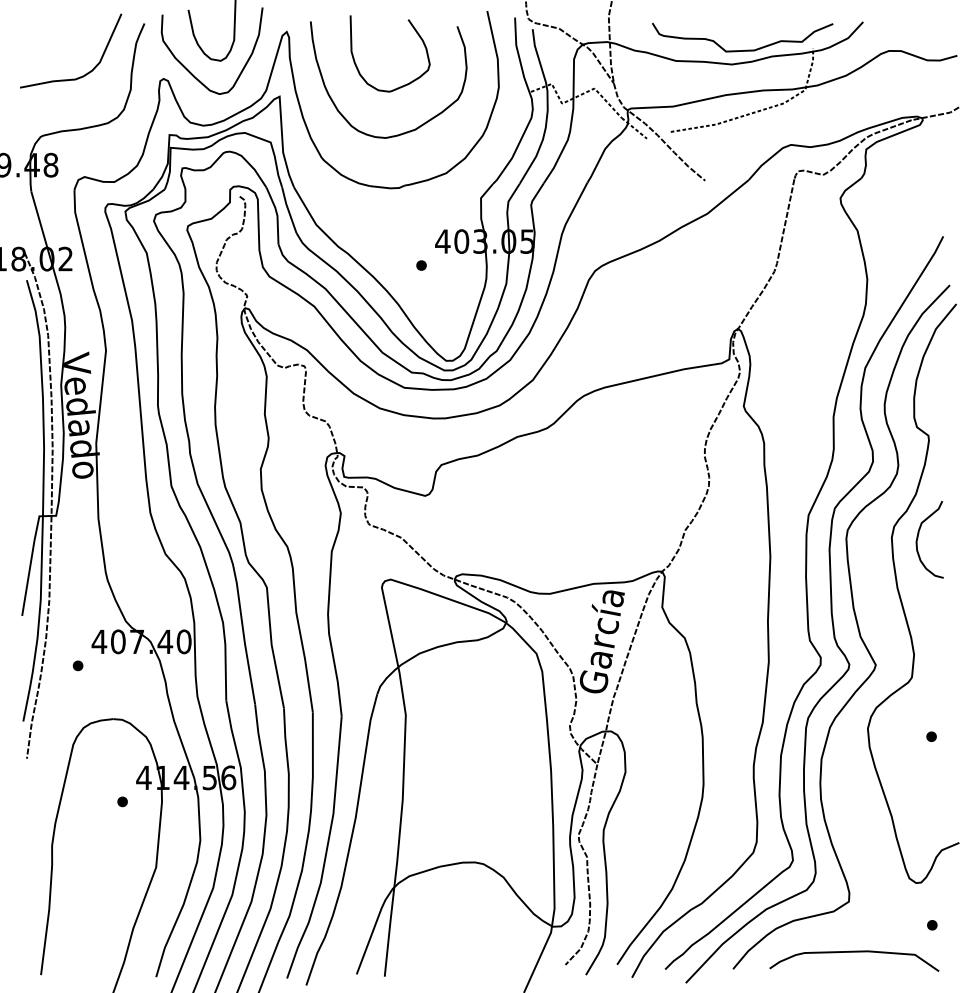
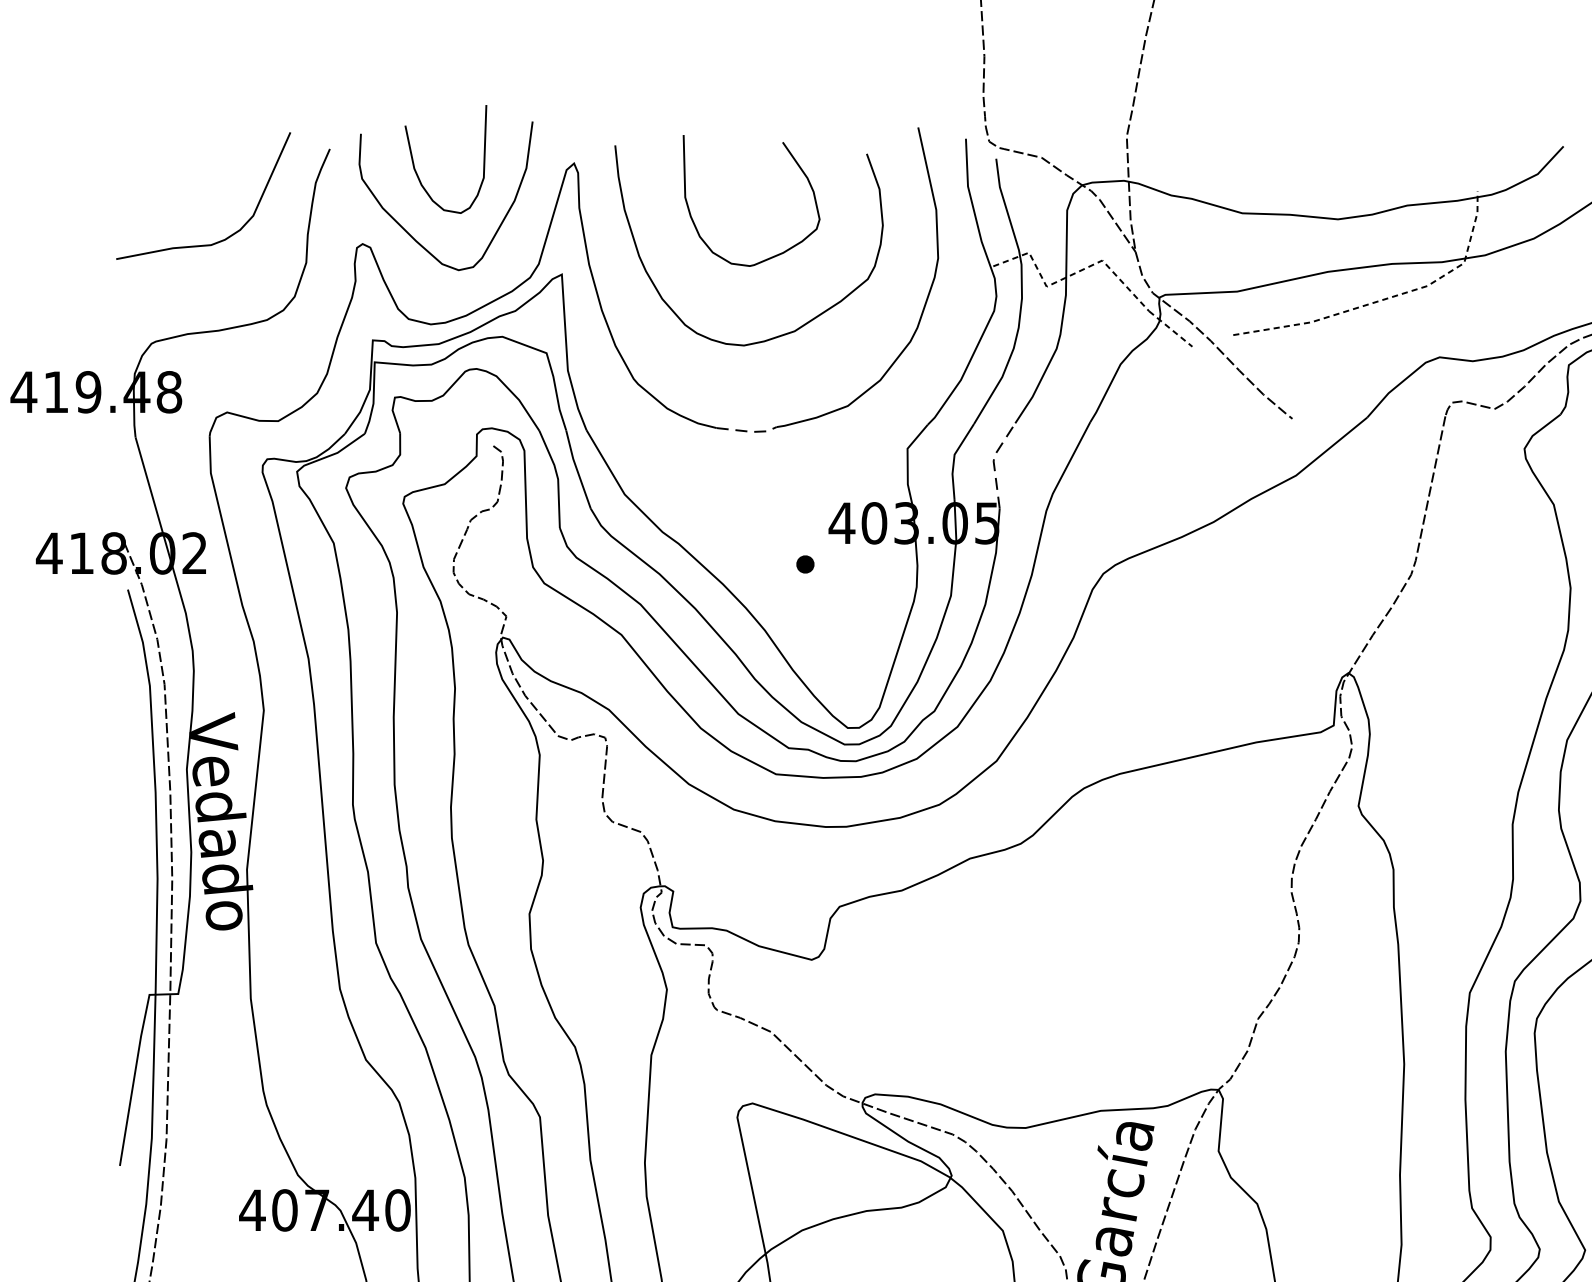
curve: (745, 49) -> (1361, 193), removed
line: (389, 188) -> (750, 432), solid -> dashed
line: (531, 205) -> (994, 461), solid -> dashed
part: (77, 665) -> (214, 1250), removed

